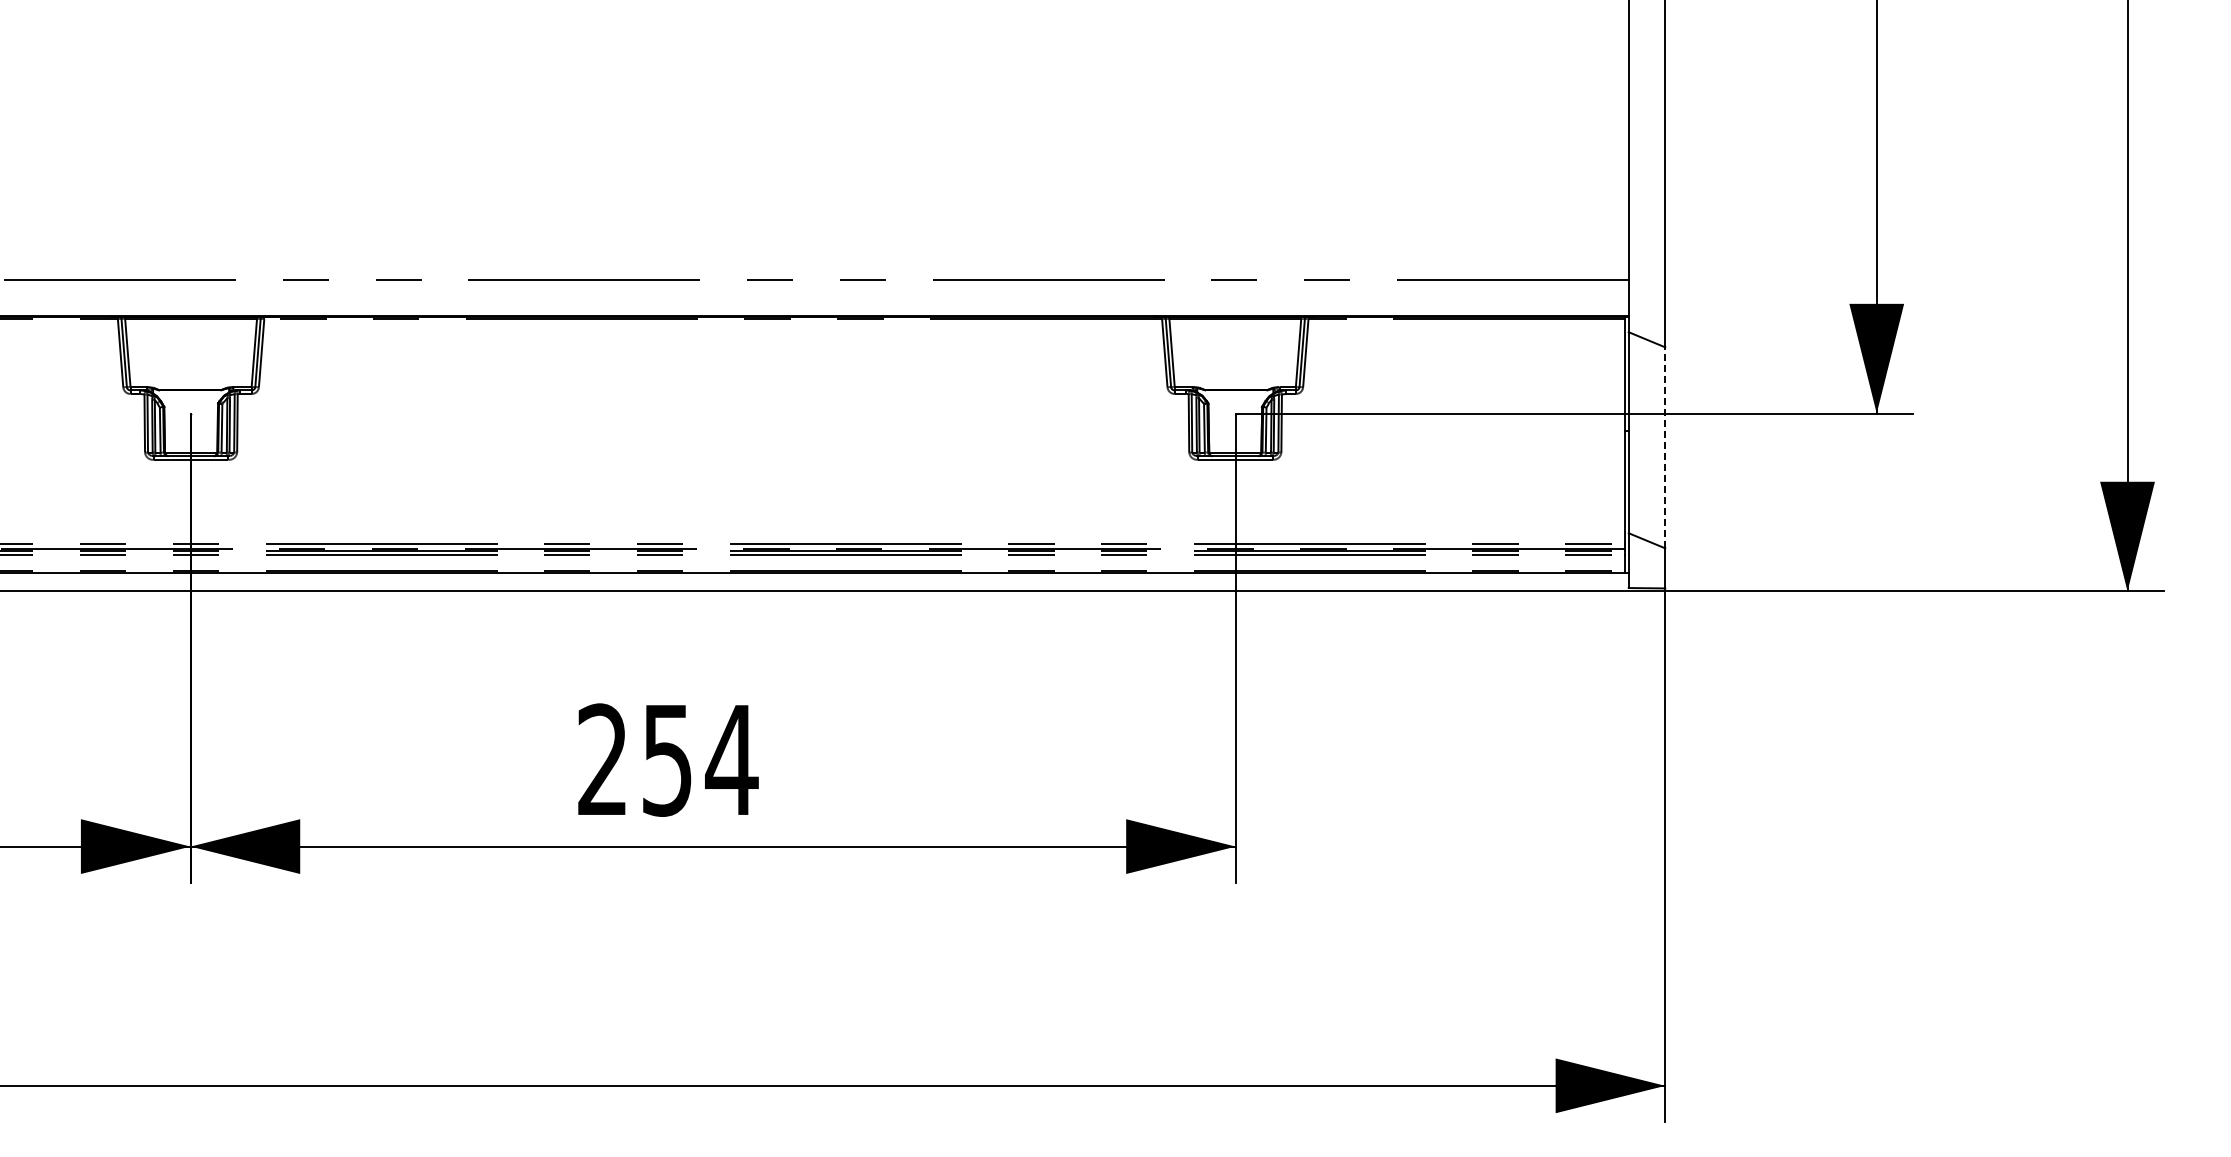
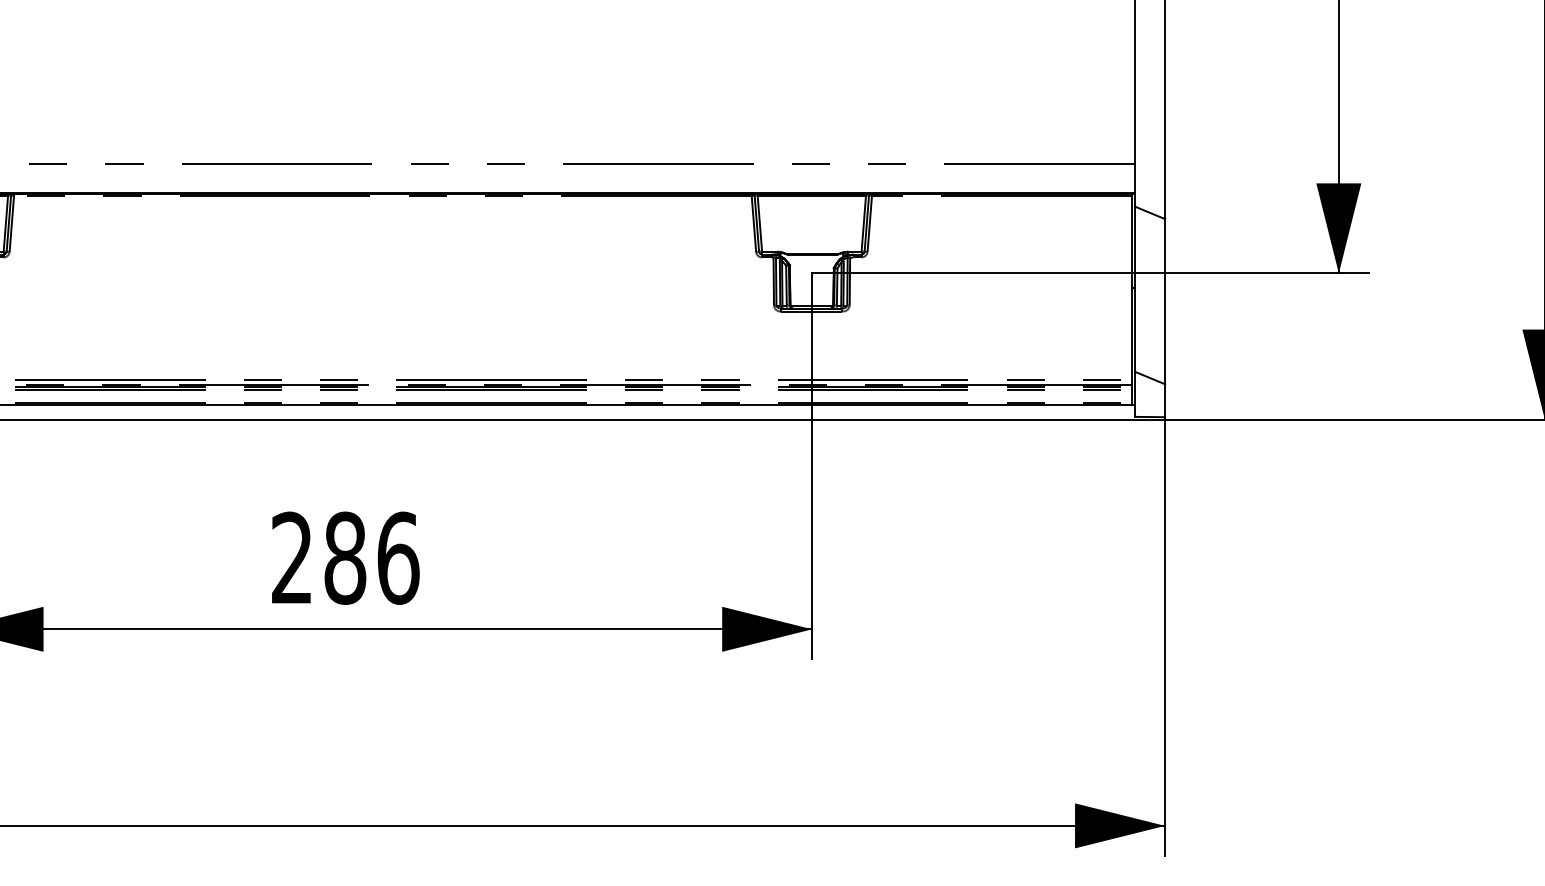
line: (1665, 447) -> (1165, 301), dashed -> solid
text: (700, 759) -> (372, 557), 254 -> 286

